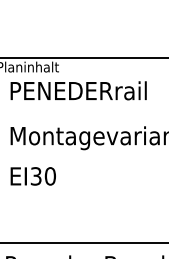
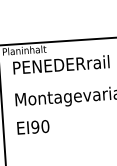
text: (35, 176) -> (34, 127), EI30 -> EI90

